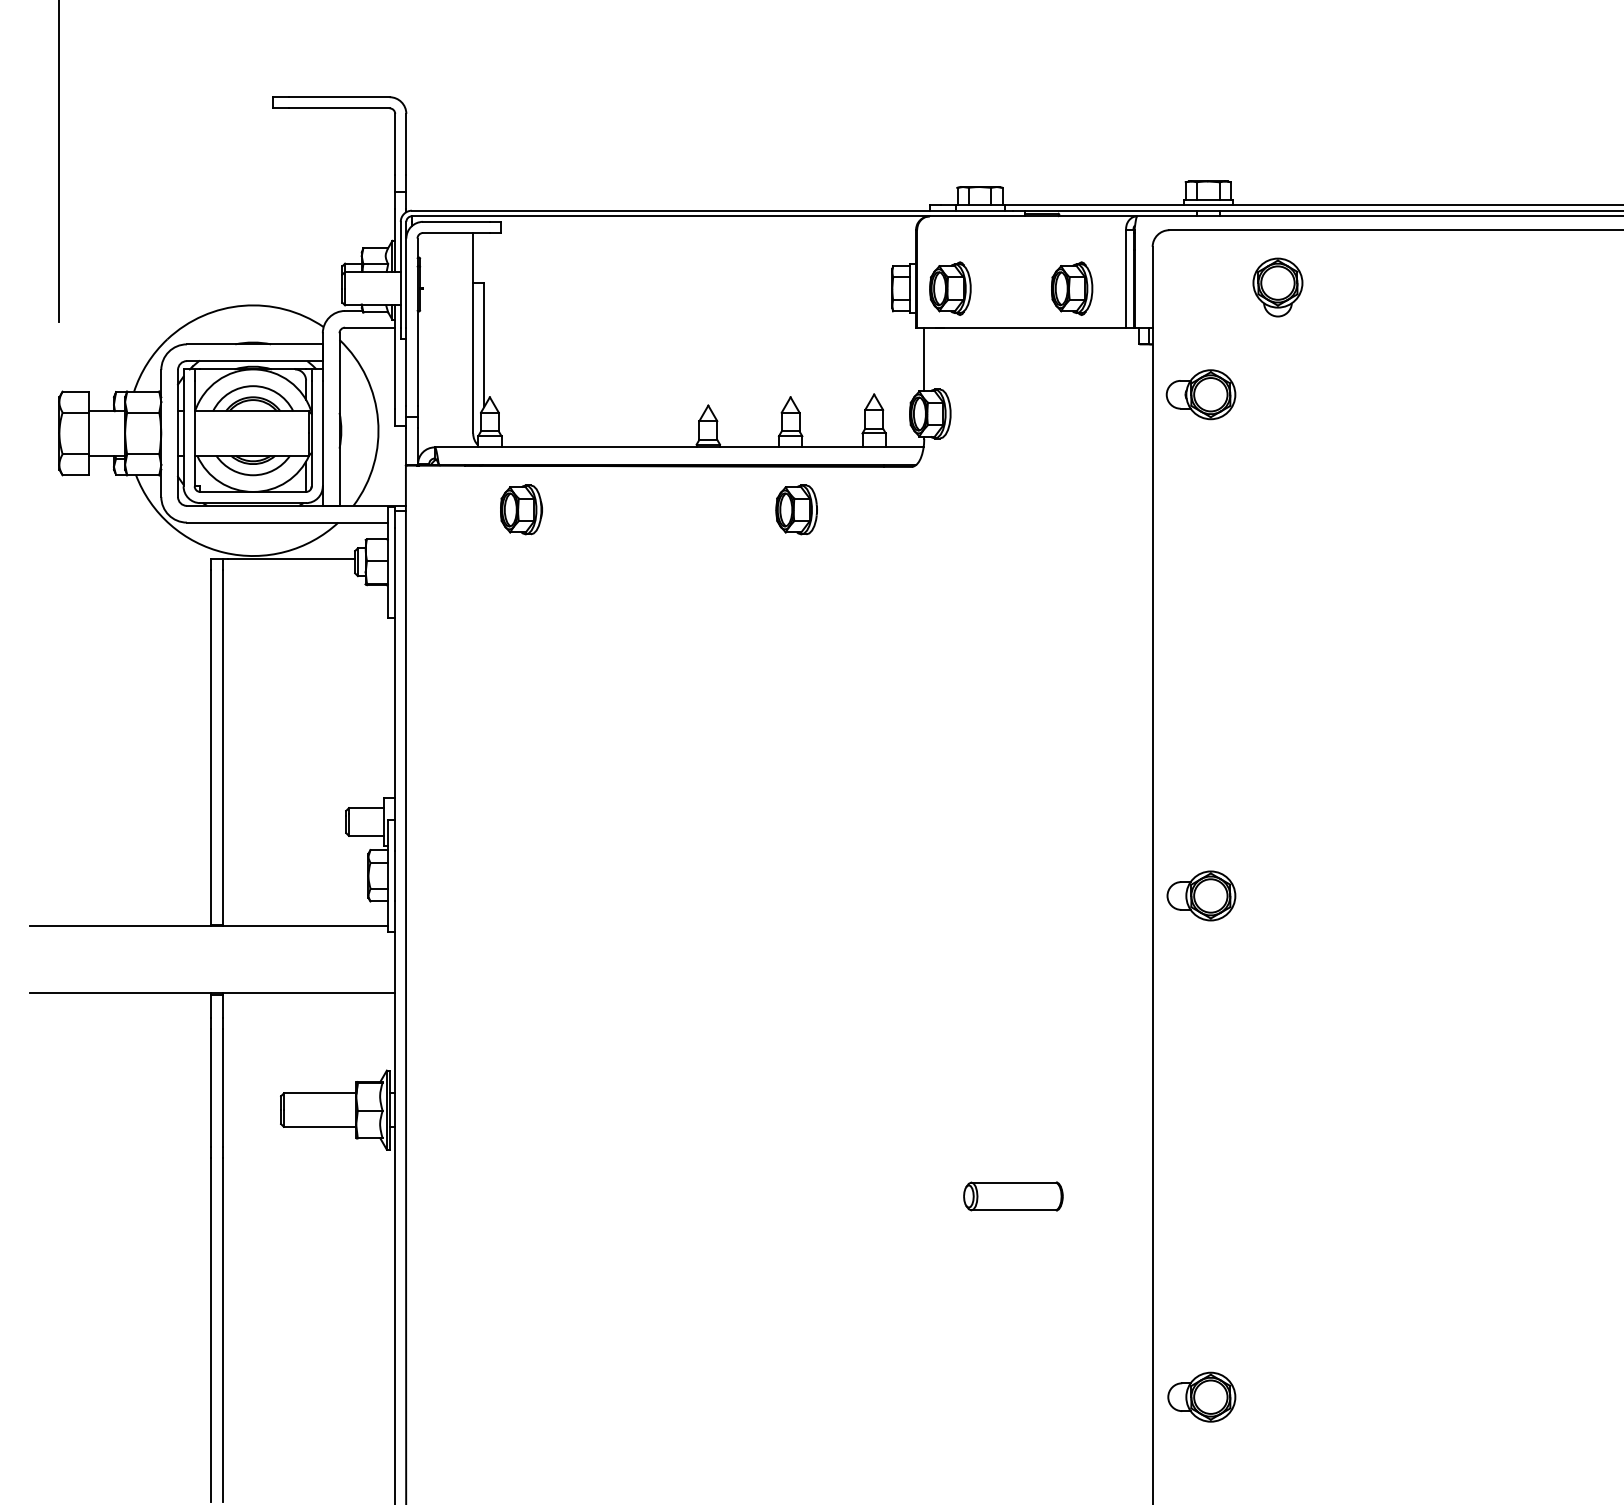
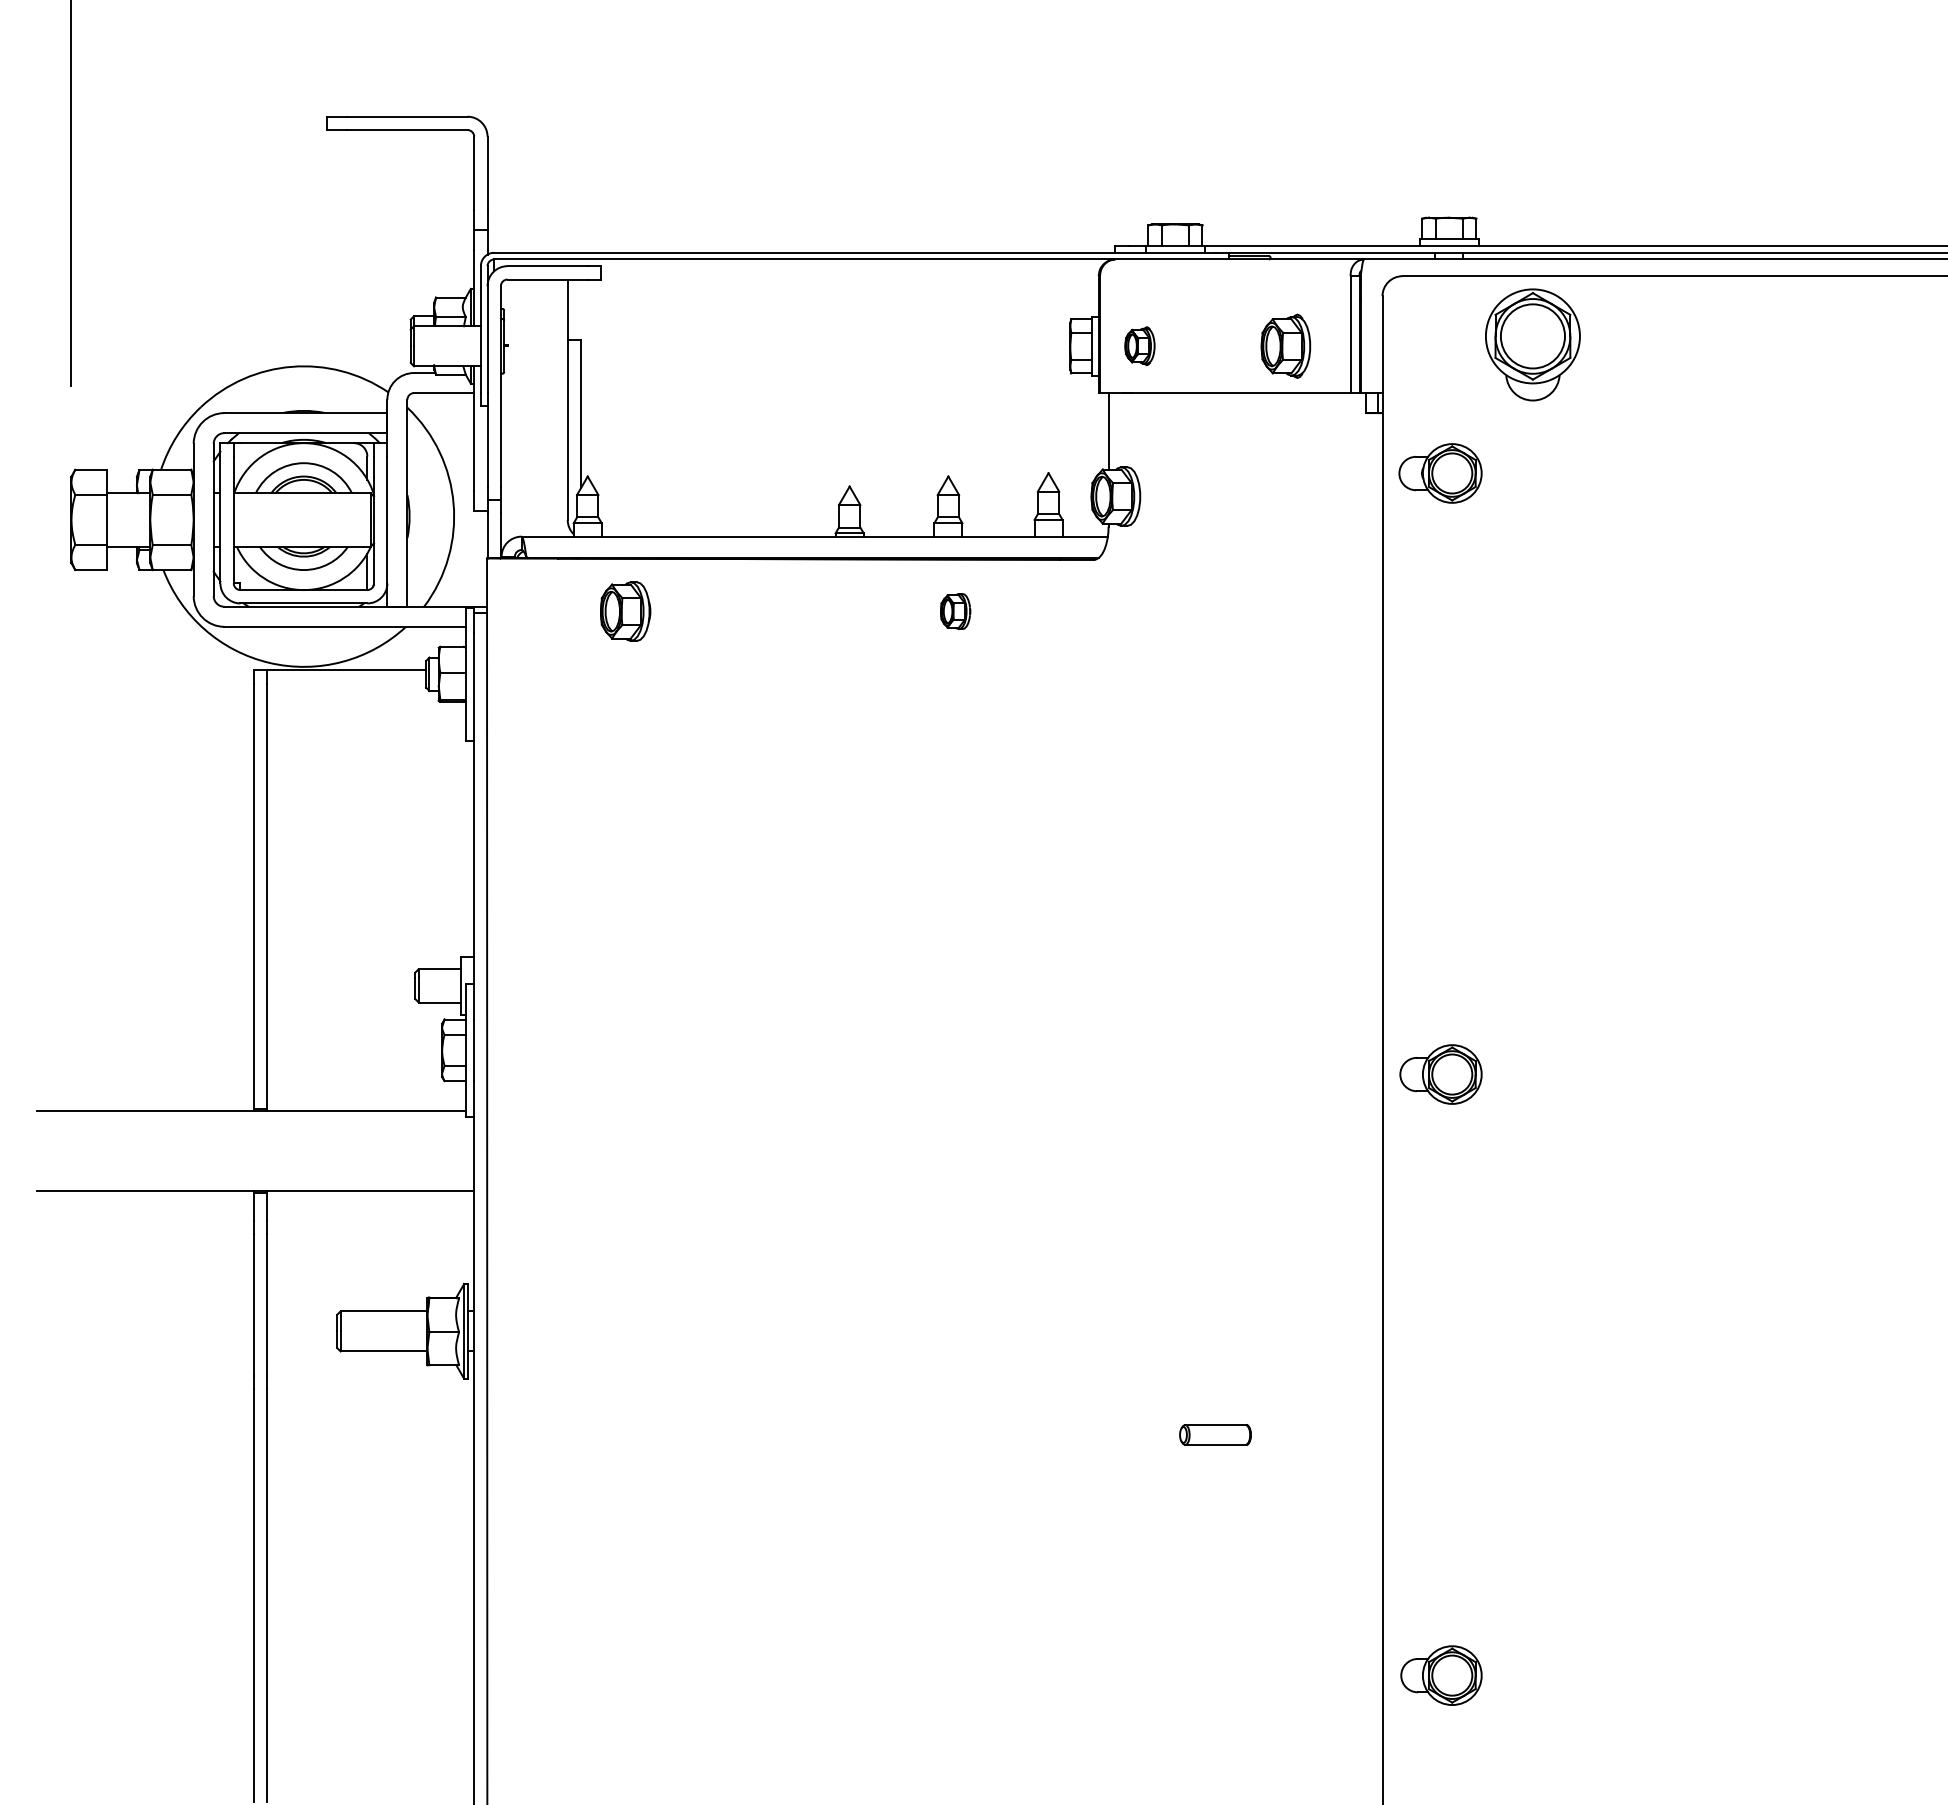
part: (1277, 287) -> (1532, 344), size x1.6
part: (950, 288) -> (1139, 345), size x0.6
part: (796, 509) -> (955, 611), size x0.6
part: (1013, 1196) -> (1215, 1434), size x0.6

